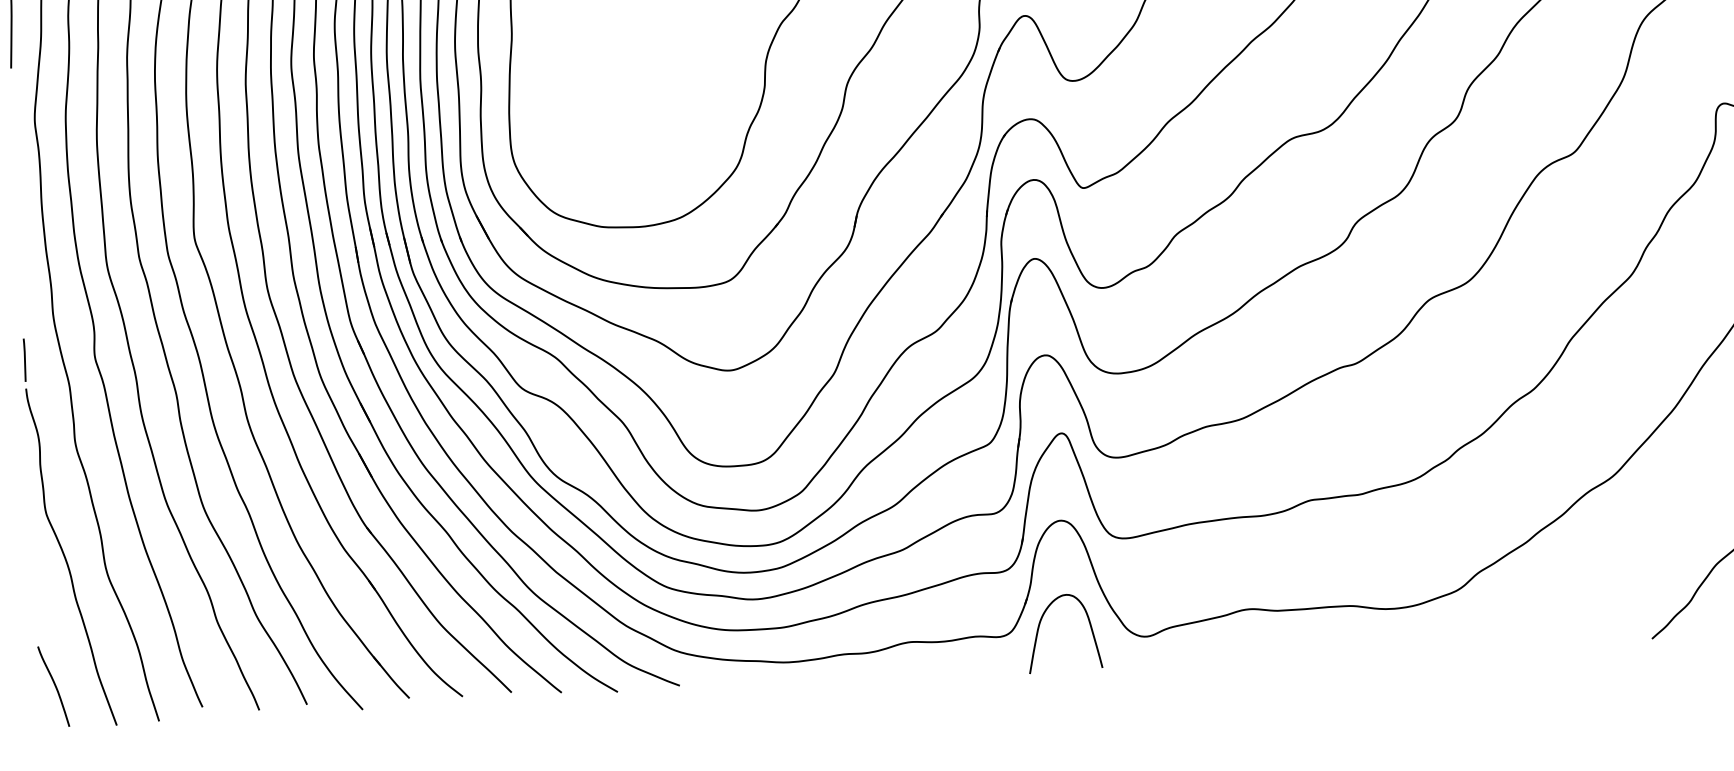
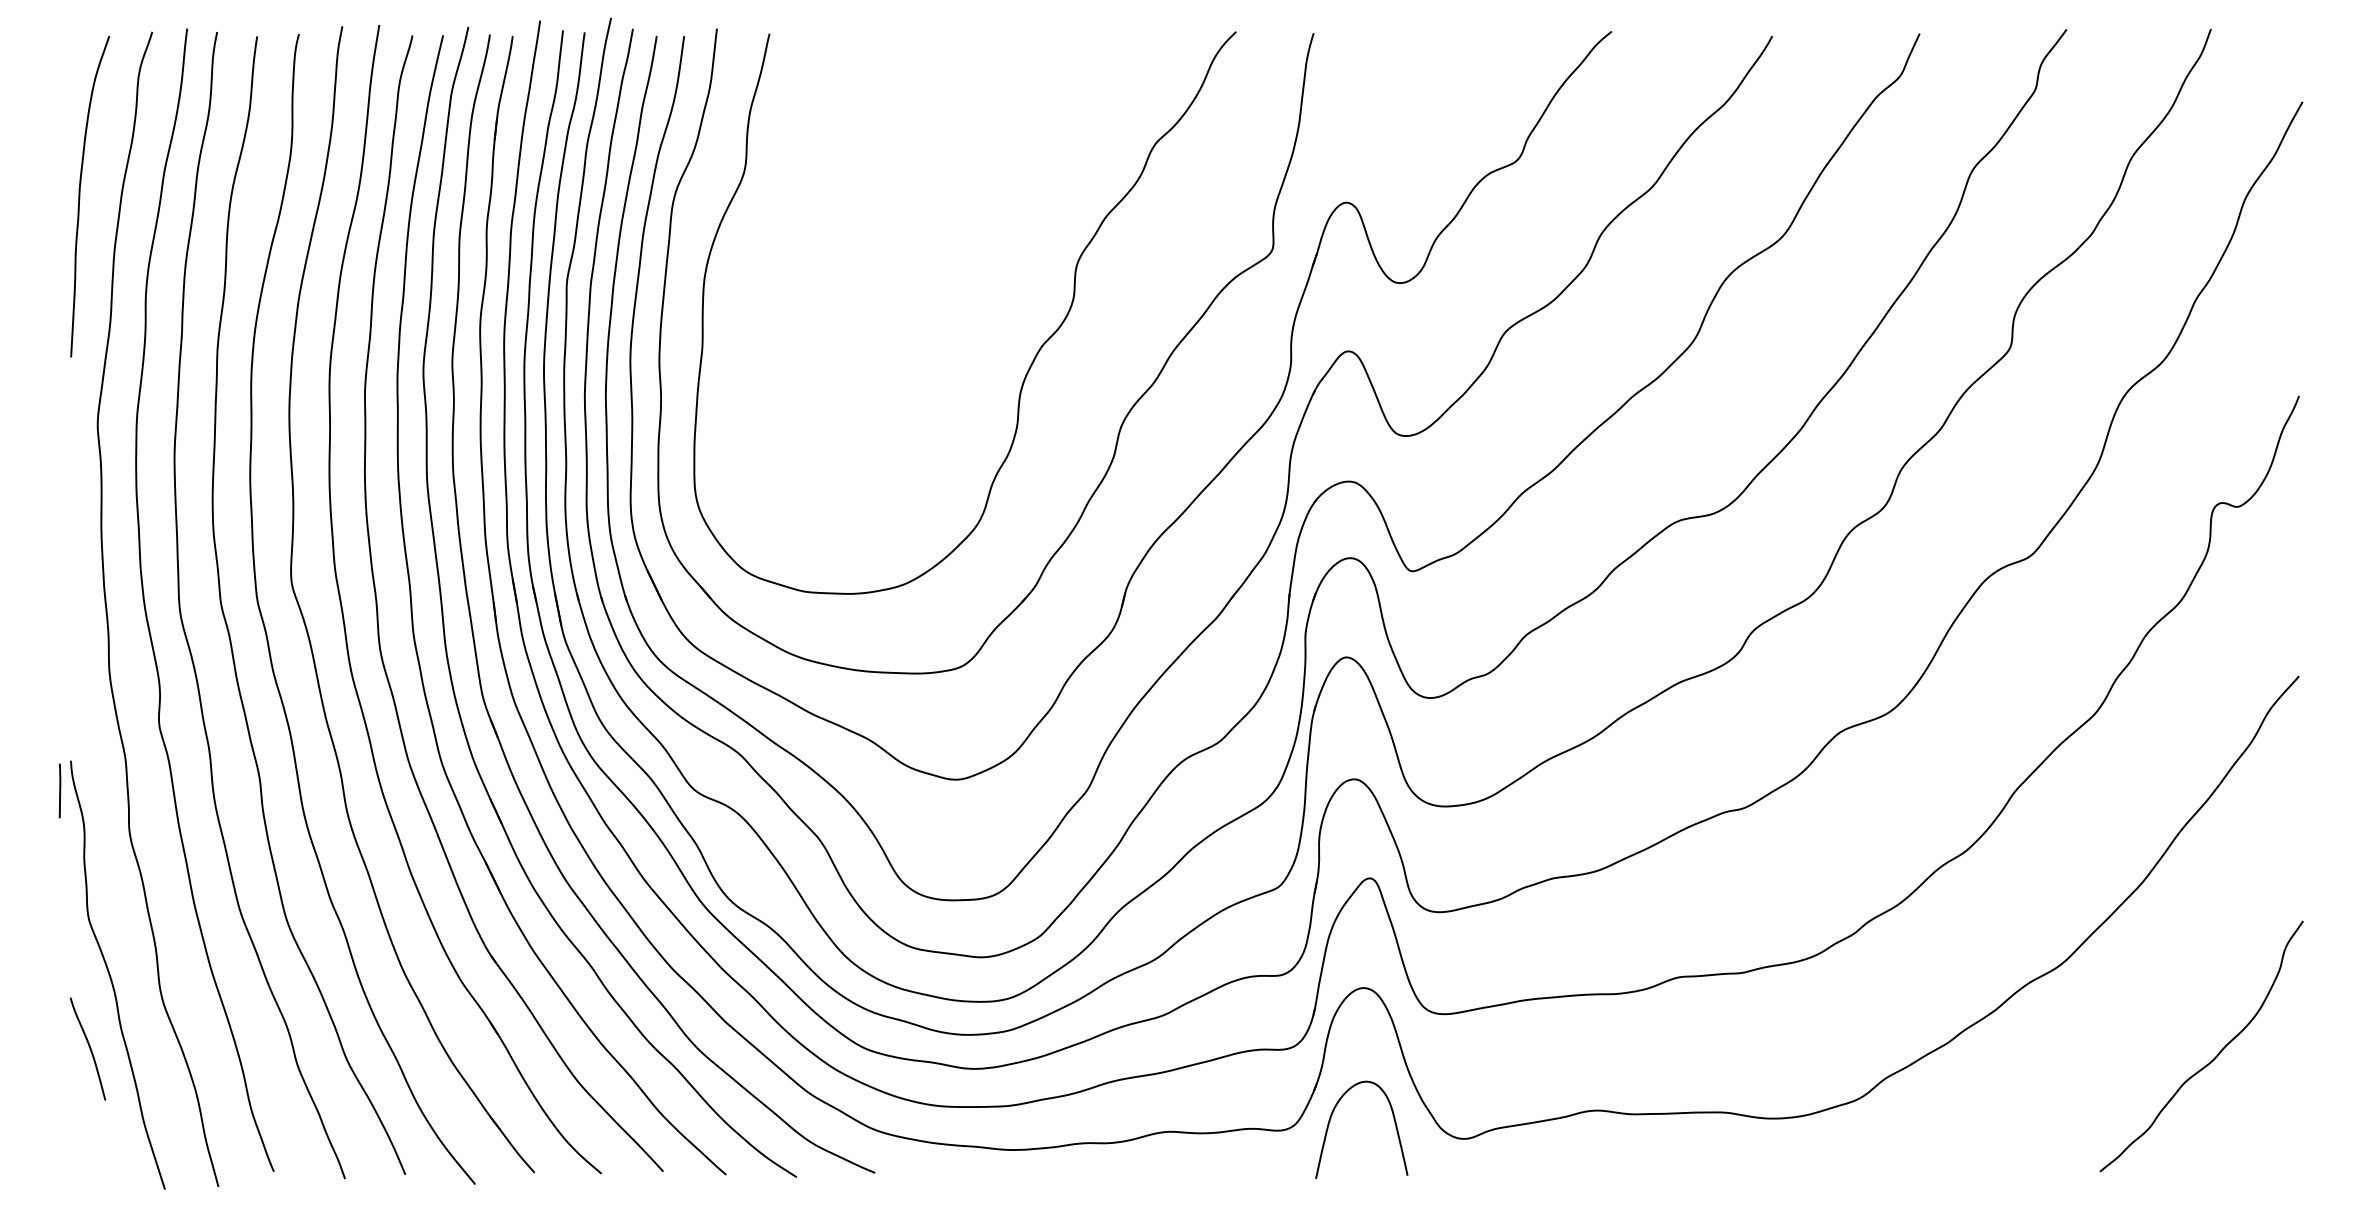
line: (24, 359) -> (59, 790), moved
curve: (54, 686) -> (89, 1048), moved

